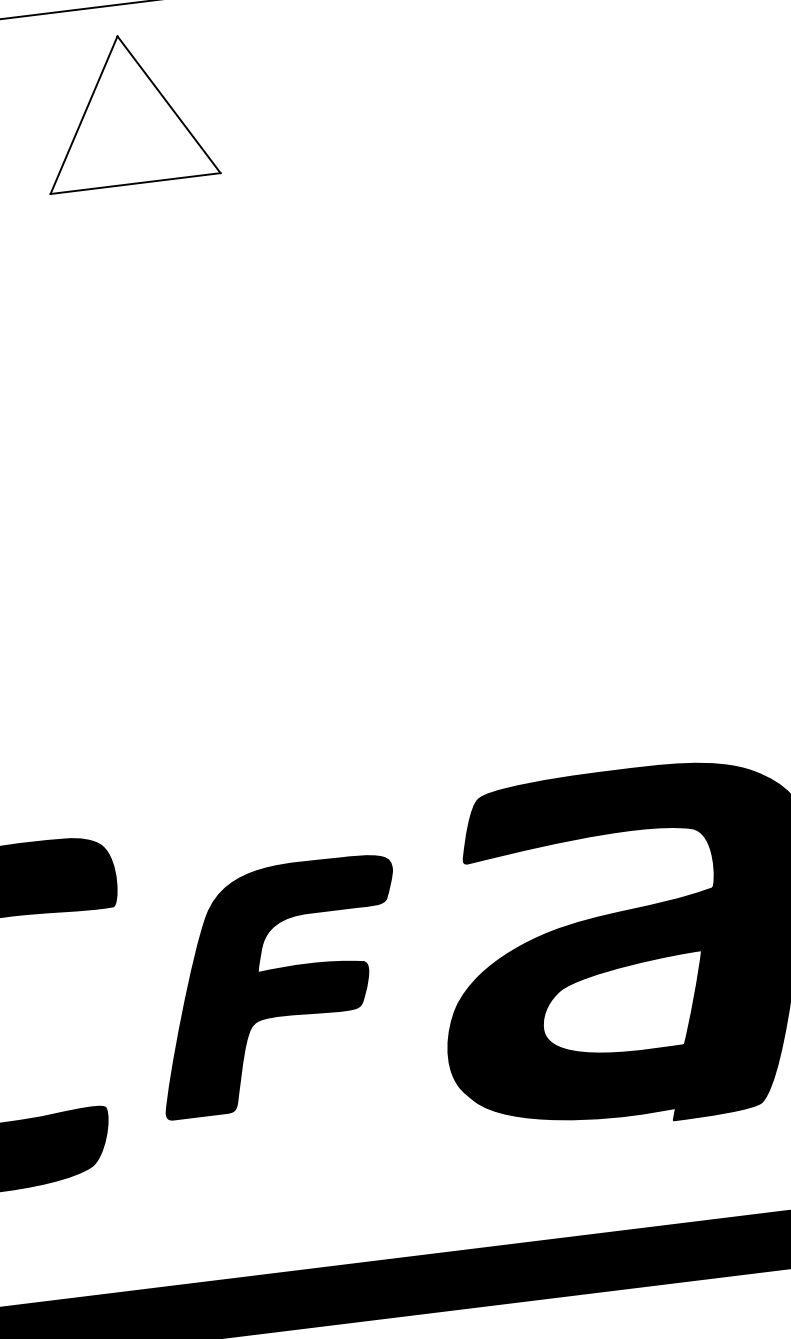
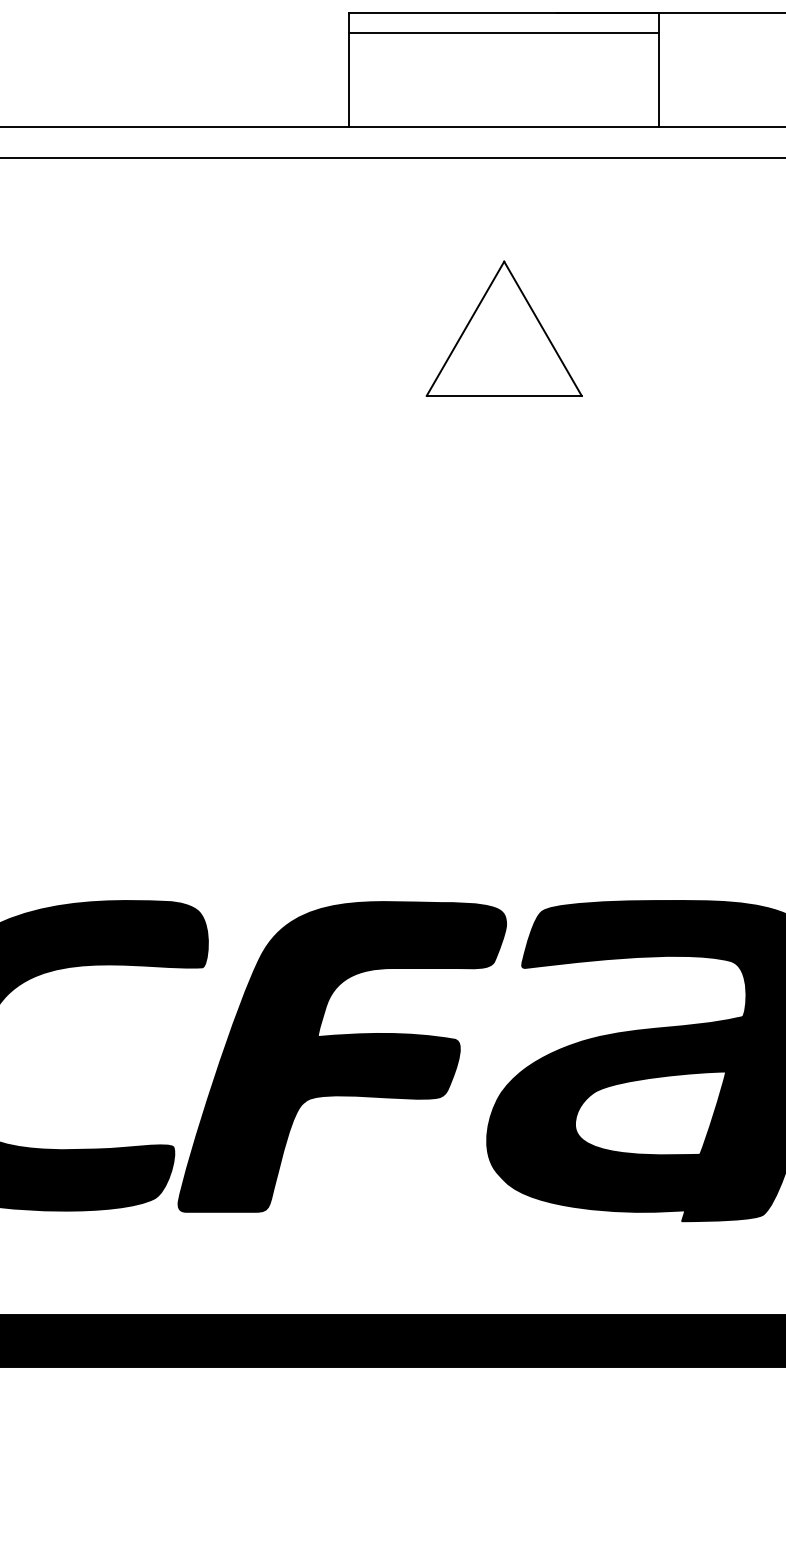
part: (125, 109) -> (503, 328), moved
part: (277, 985) -> (341, 1056), size x1.43

